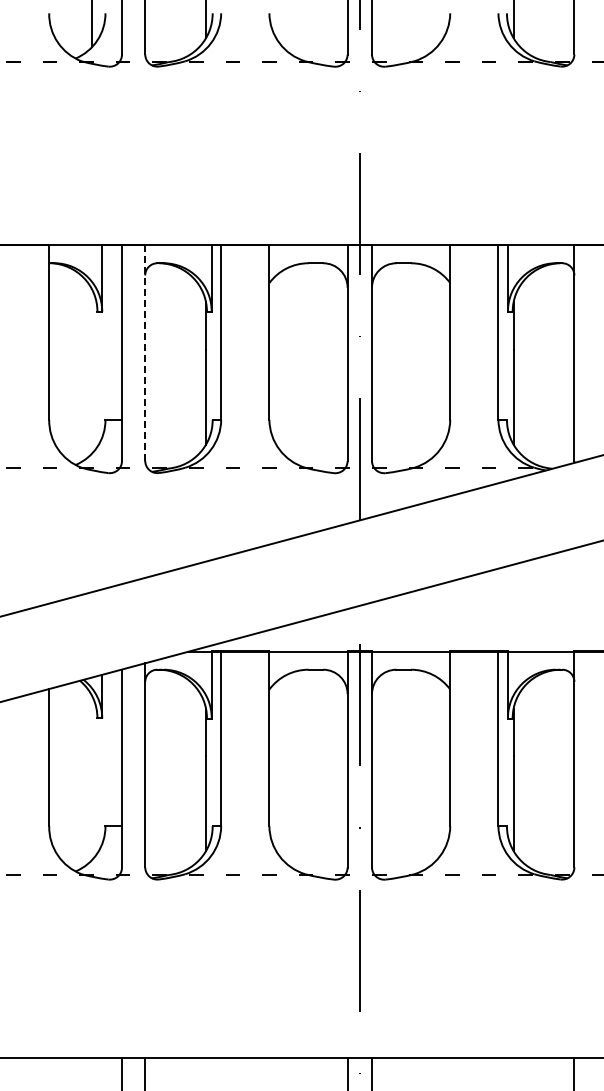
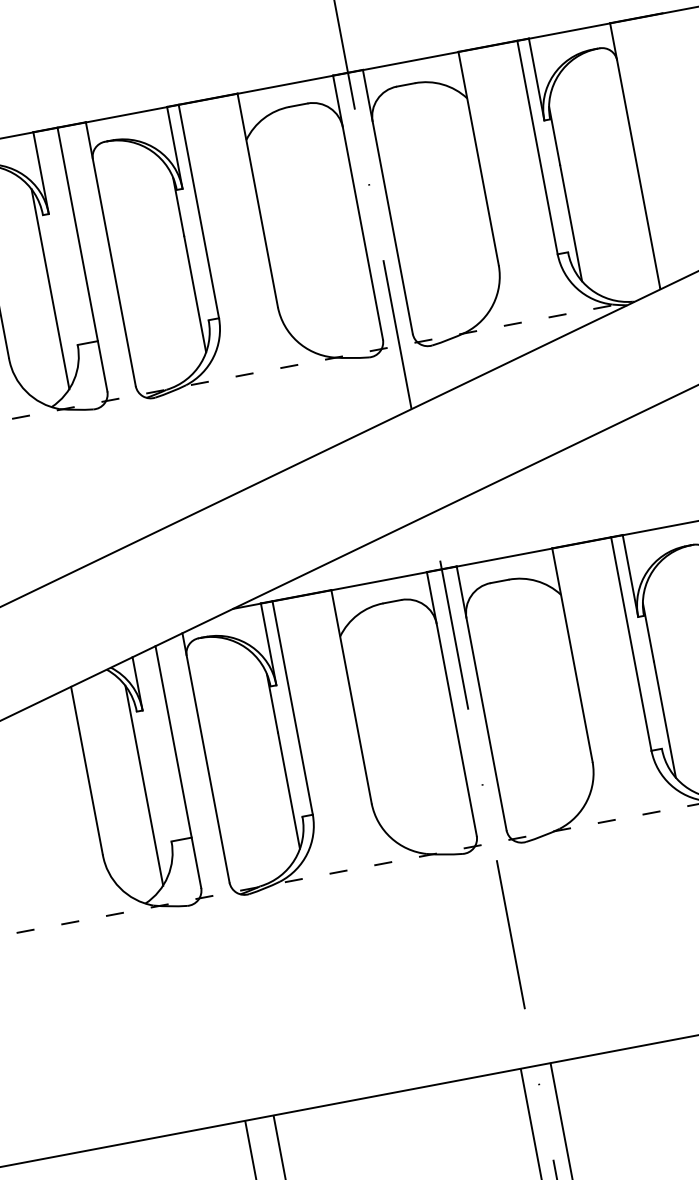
line: (145, 352) -> (111, 253), dashed -> solid
line: (92, 371) -> (50, 288), added
line: (92, 778) -> (144, 786), added

